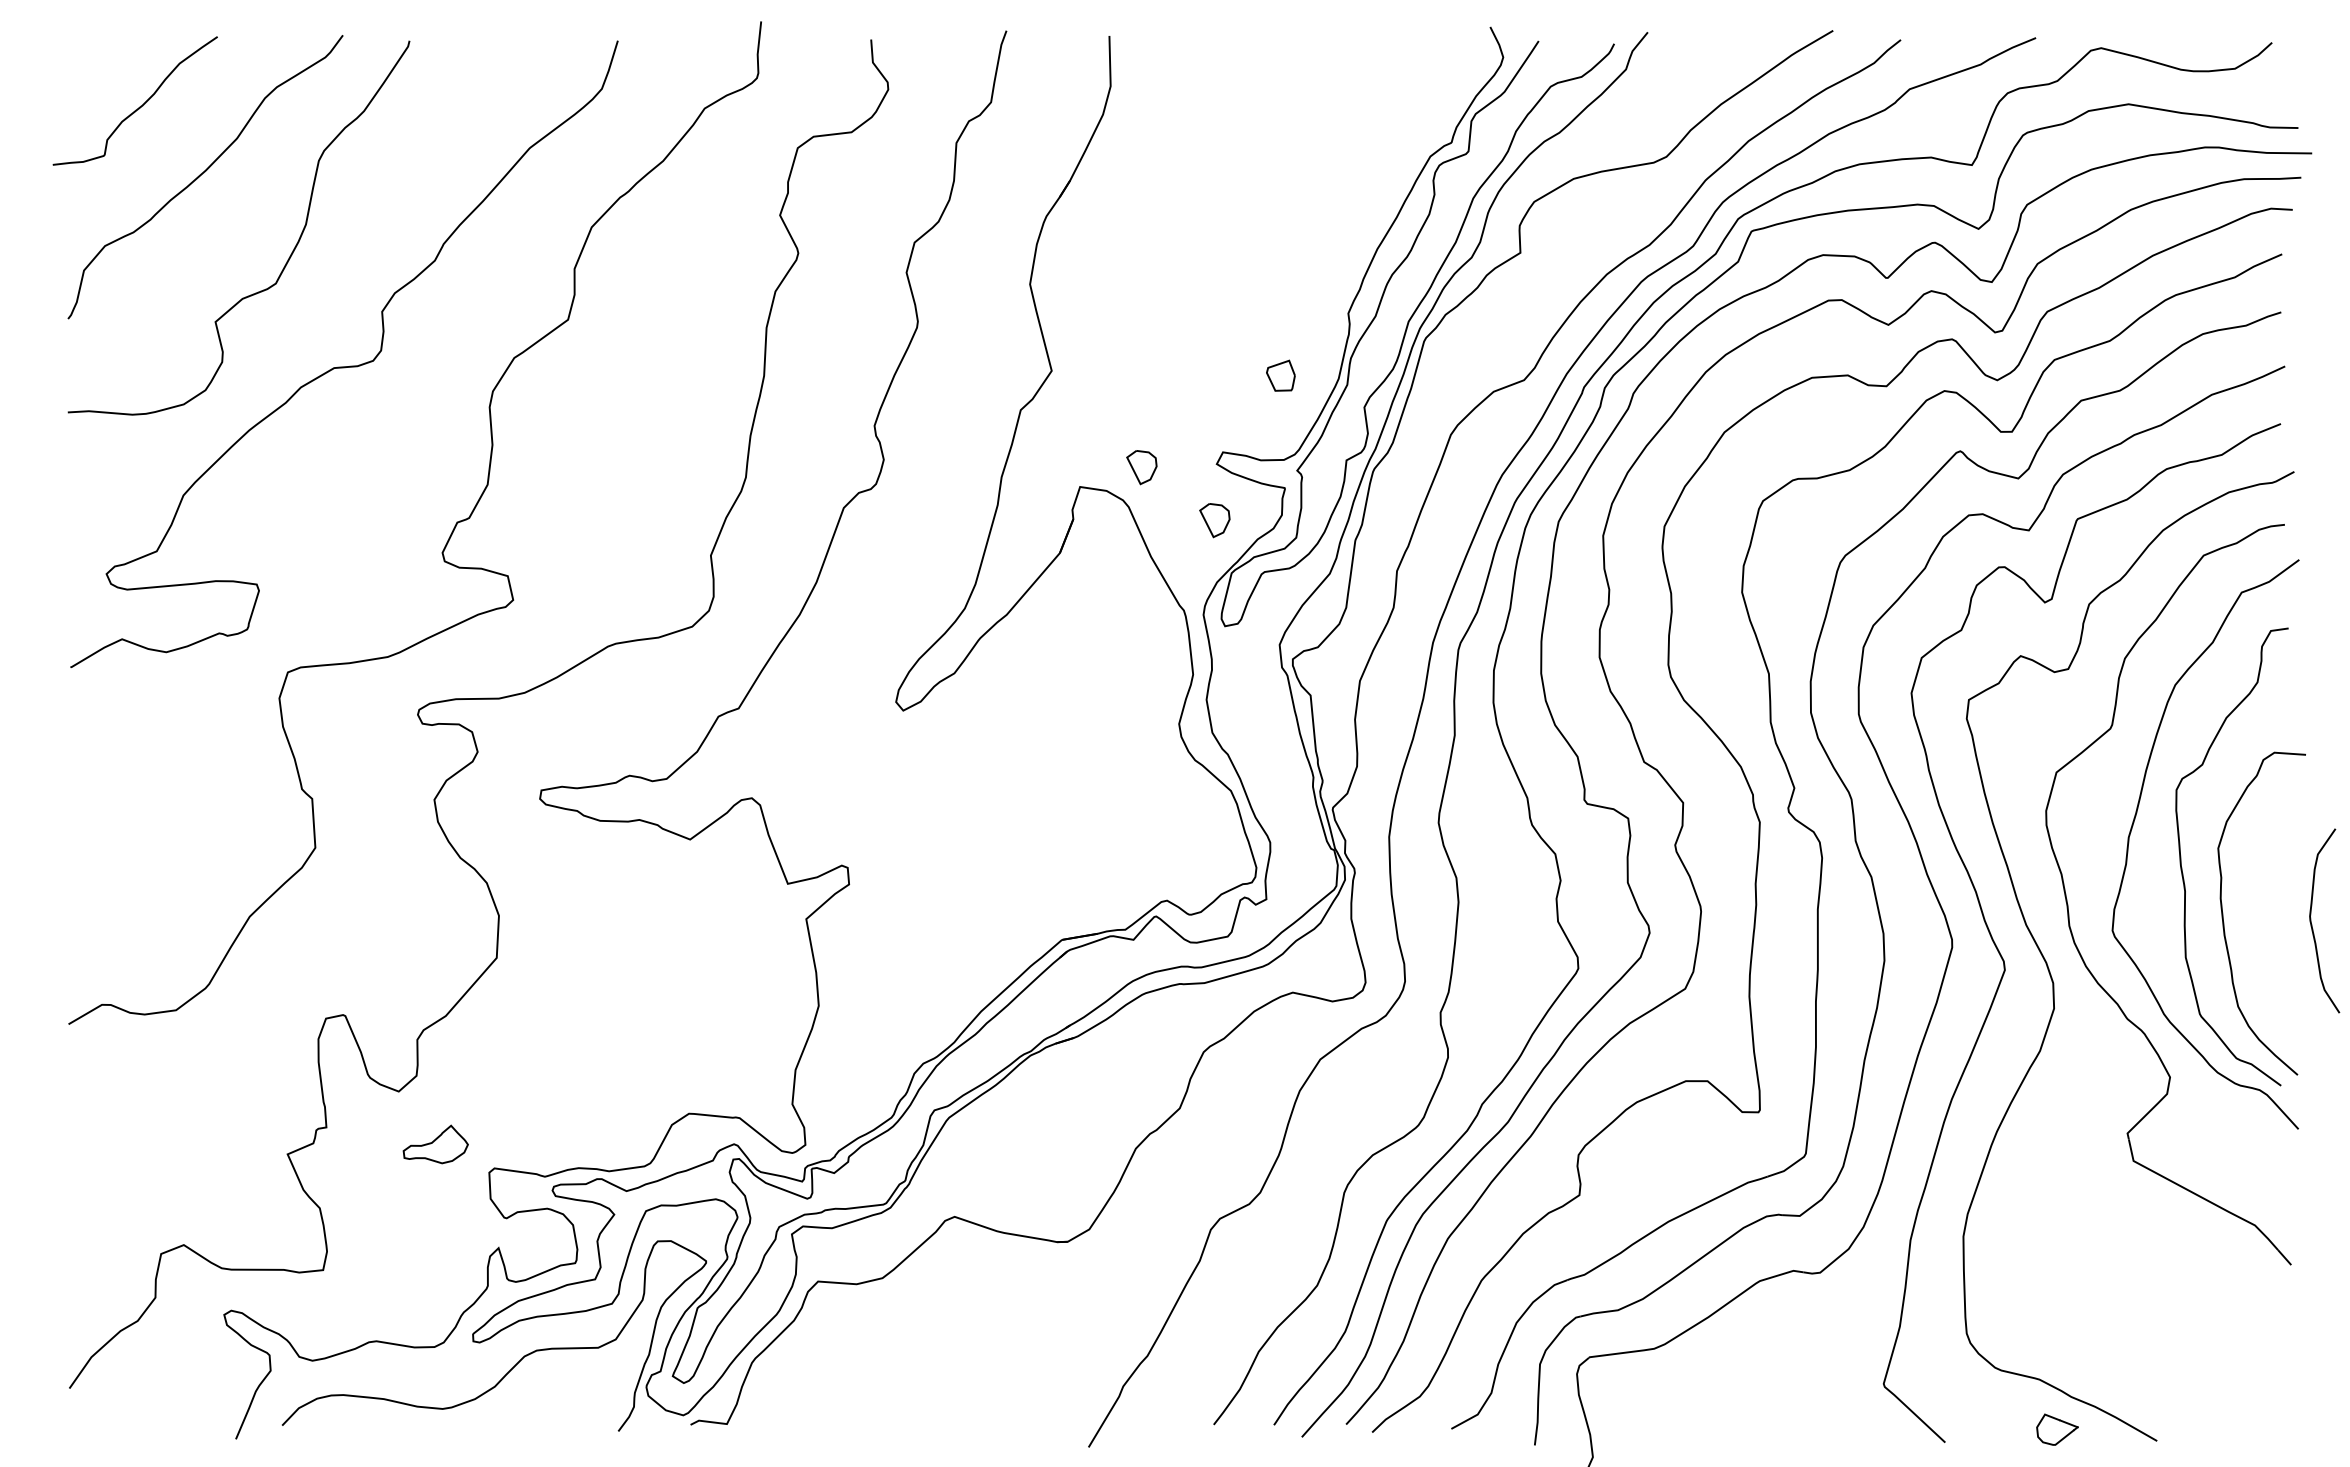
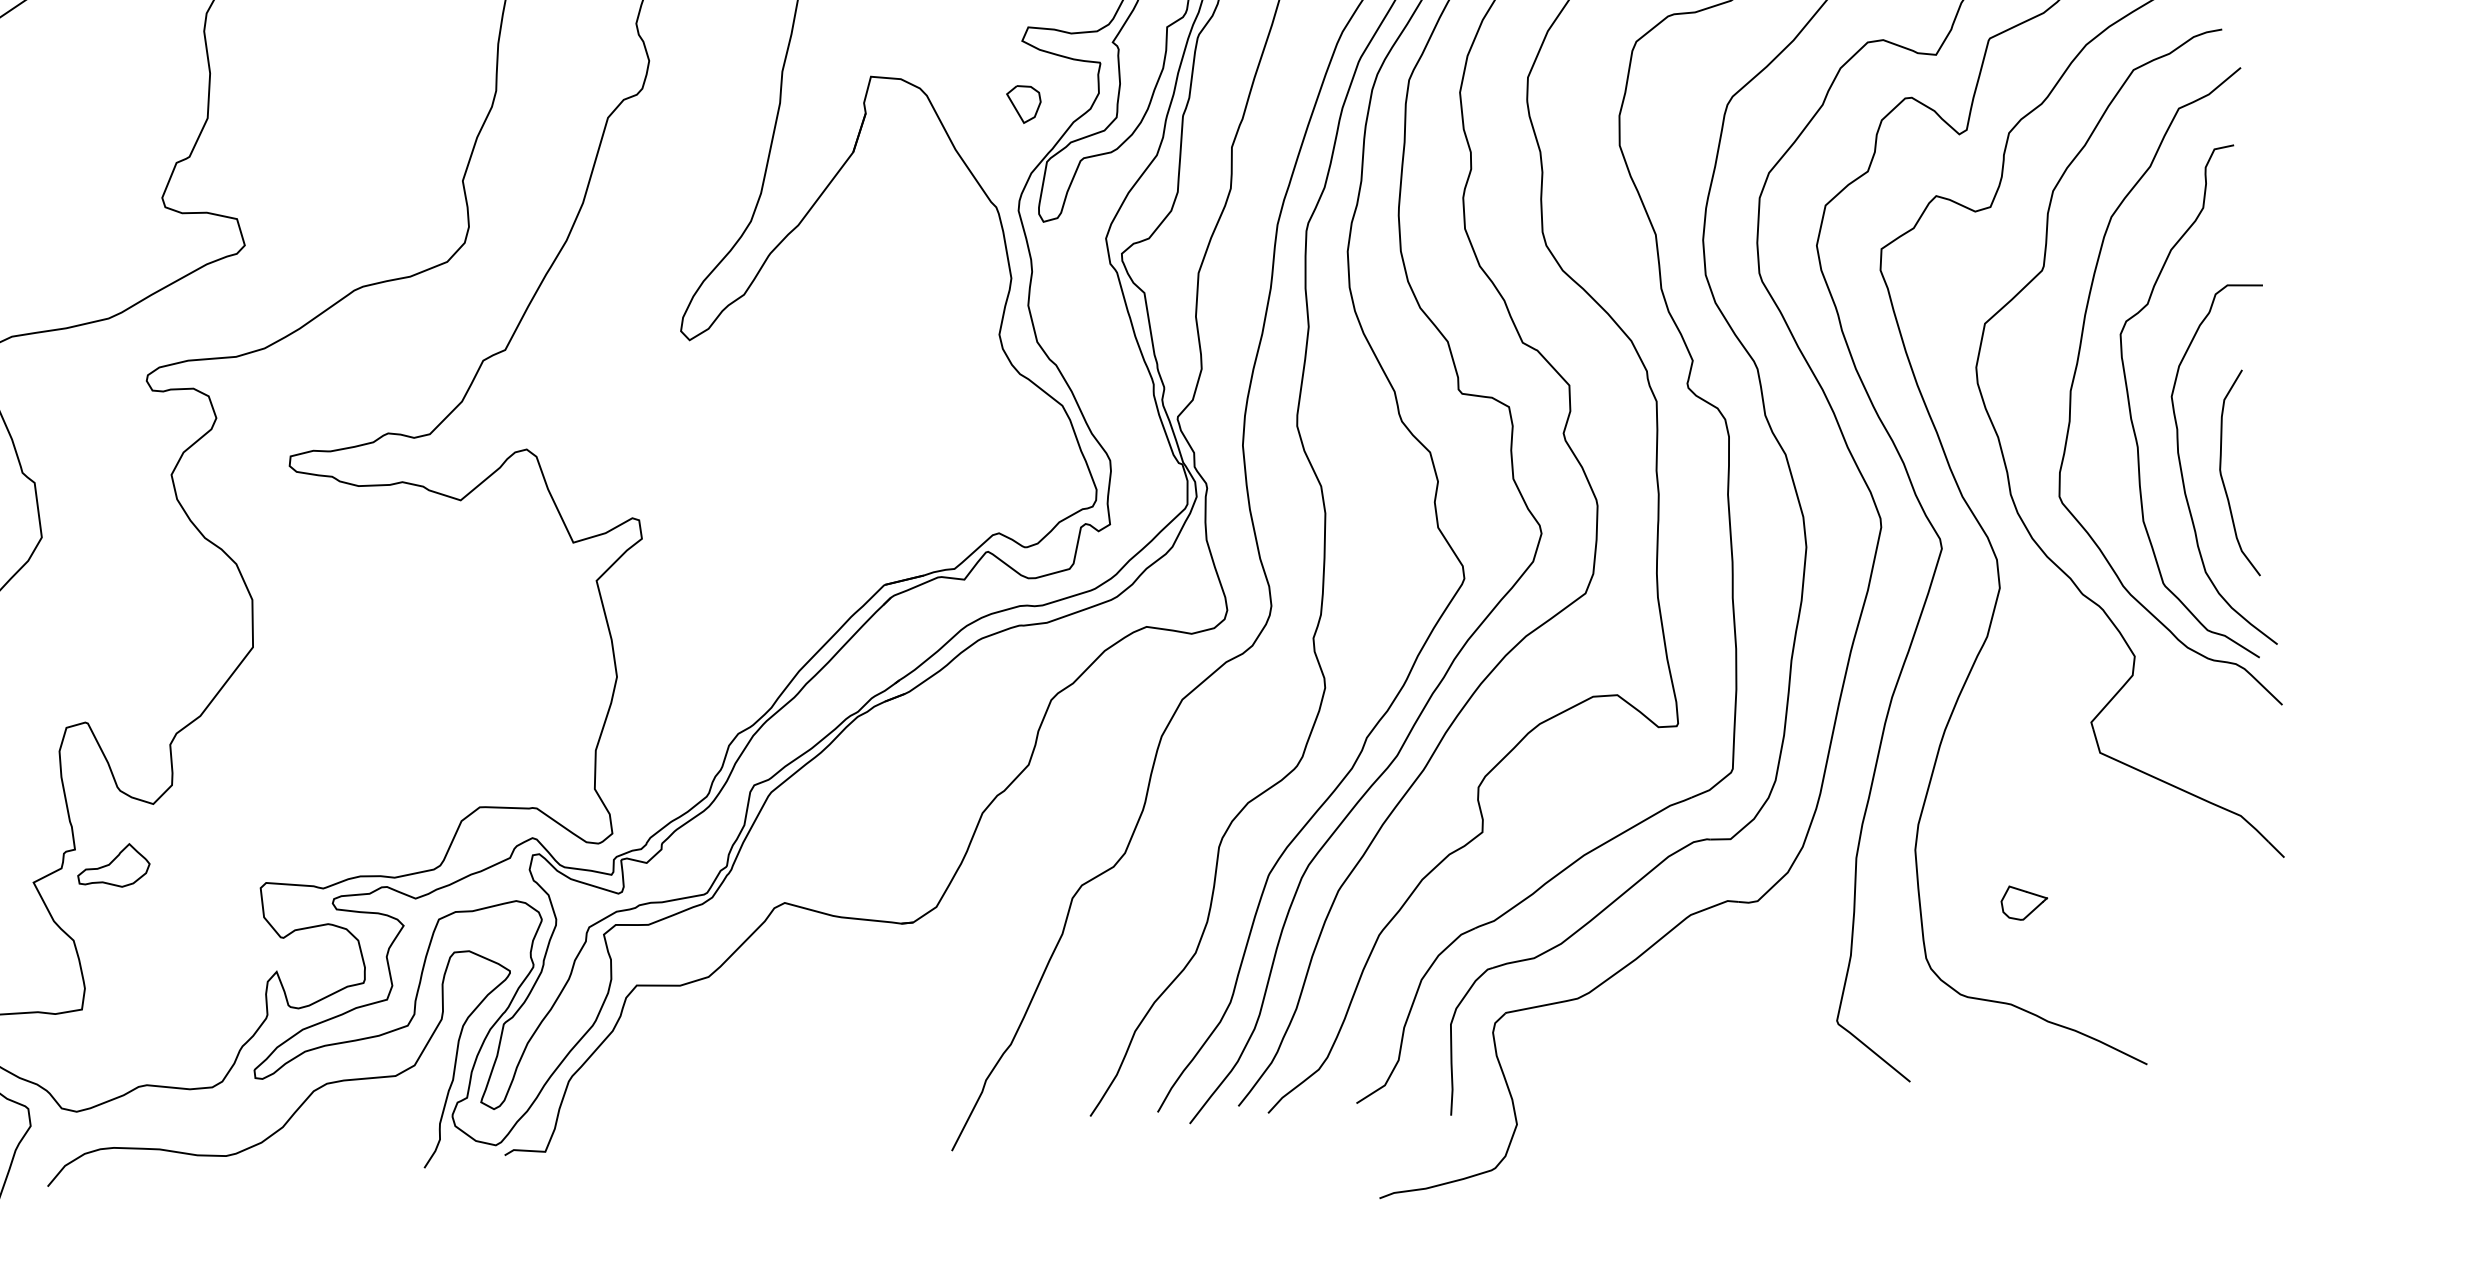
part: (1141, 467) -> (938, 50), removed
curve: (2312, 924) -> (2223, 478), moved
part: (435, 1144) -> (113, 866), moved
part: (2057, 1429) -> (2024, 902), moved

